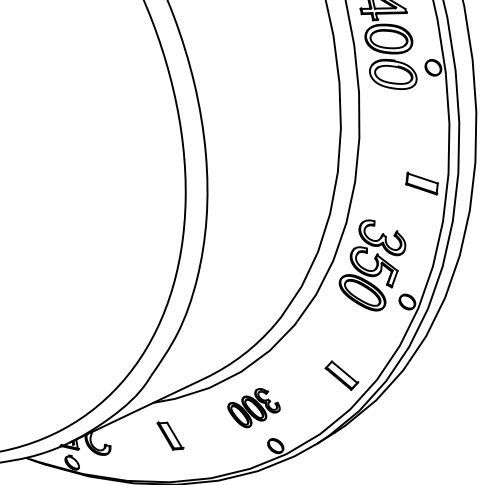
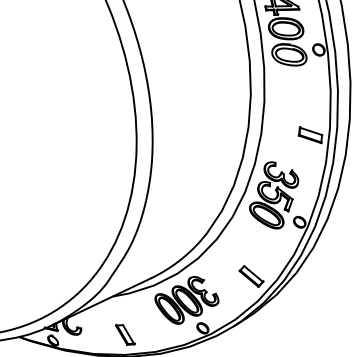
part: (253, 407) -> (186, 299), size x1.67
part: (170, 435) -> (125, 334), moved

